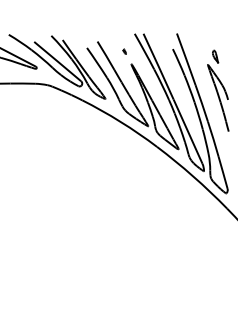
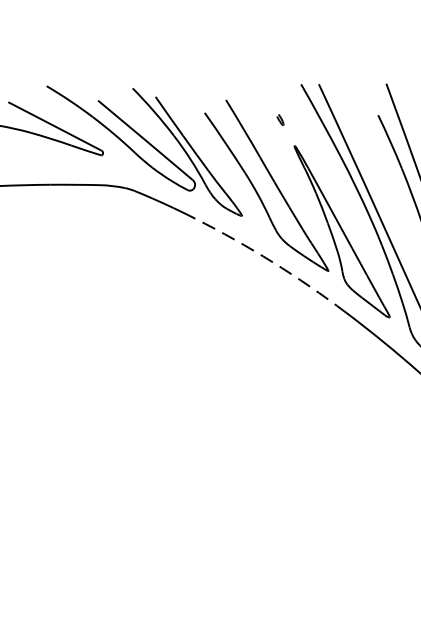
arc: (120, 121) -> (272, 261), solid -> dashed

